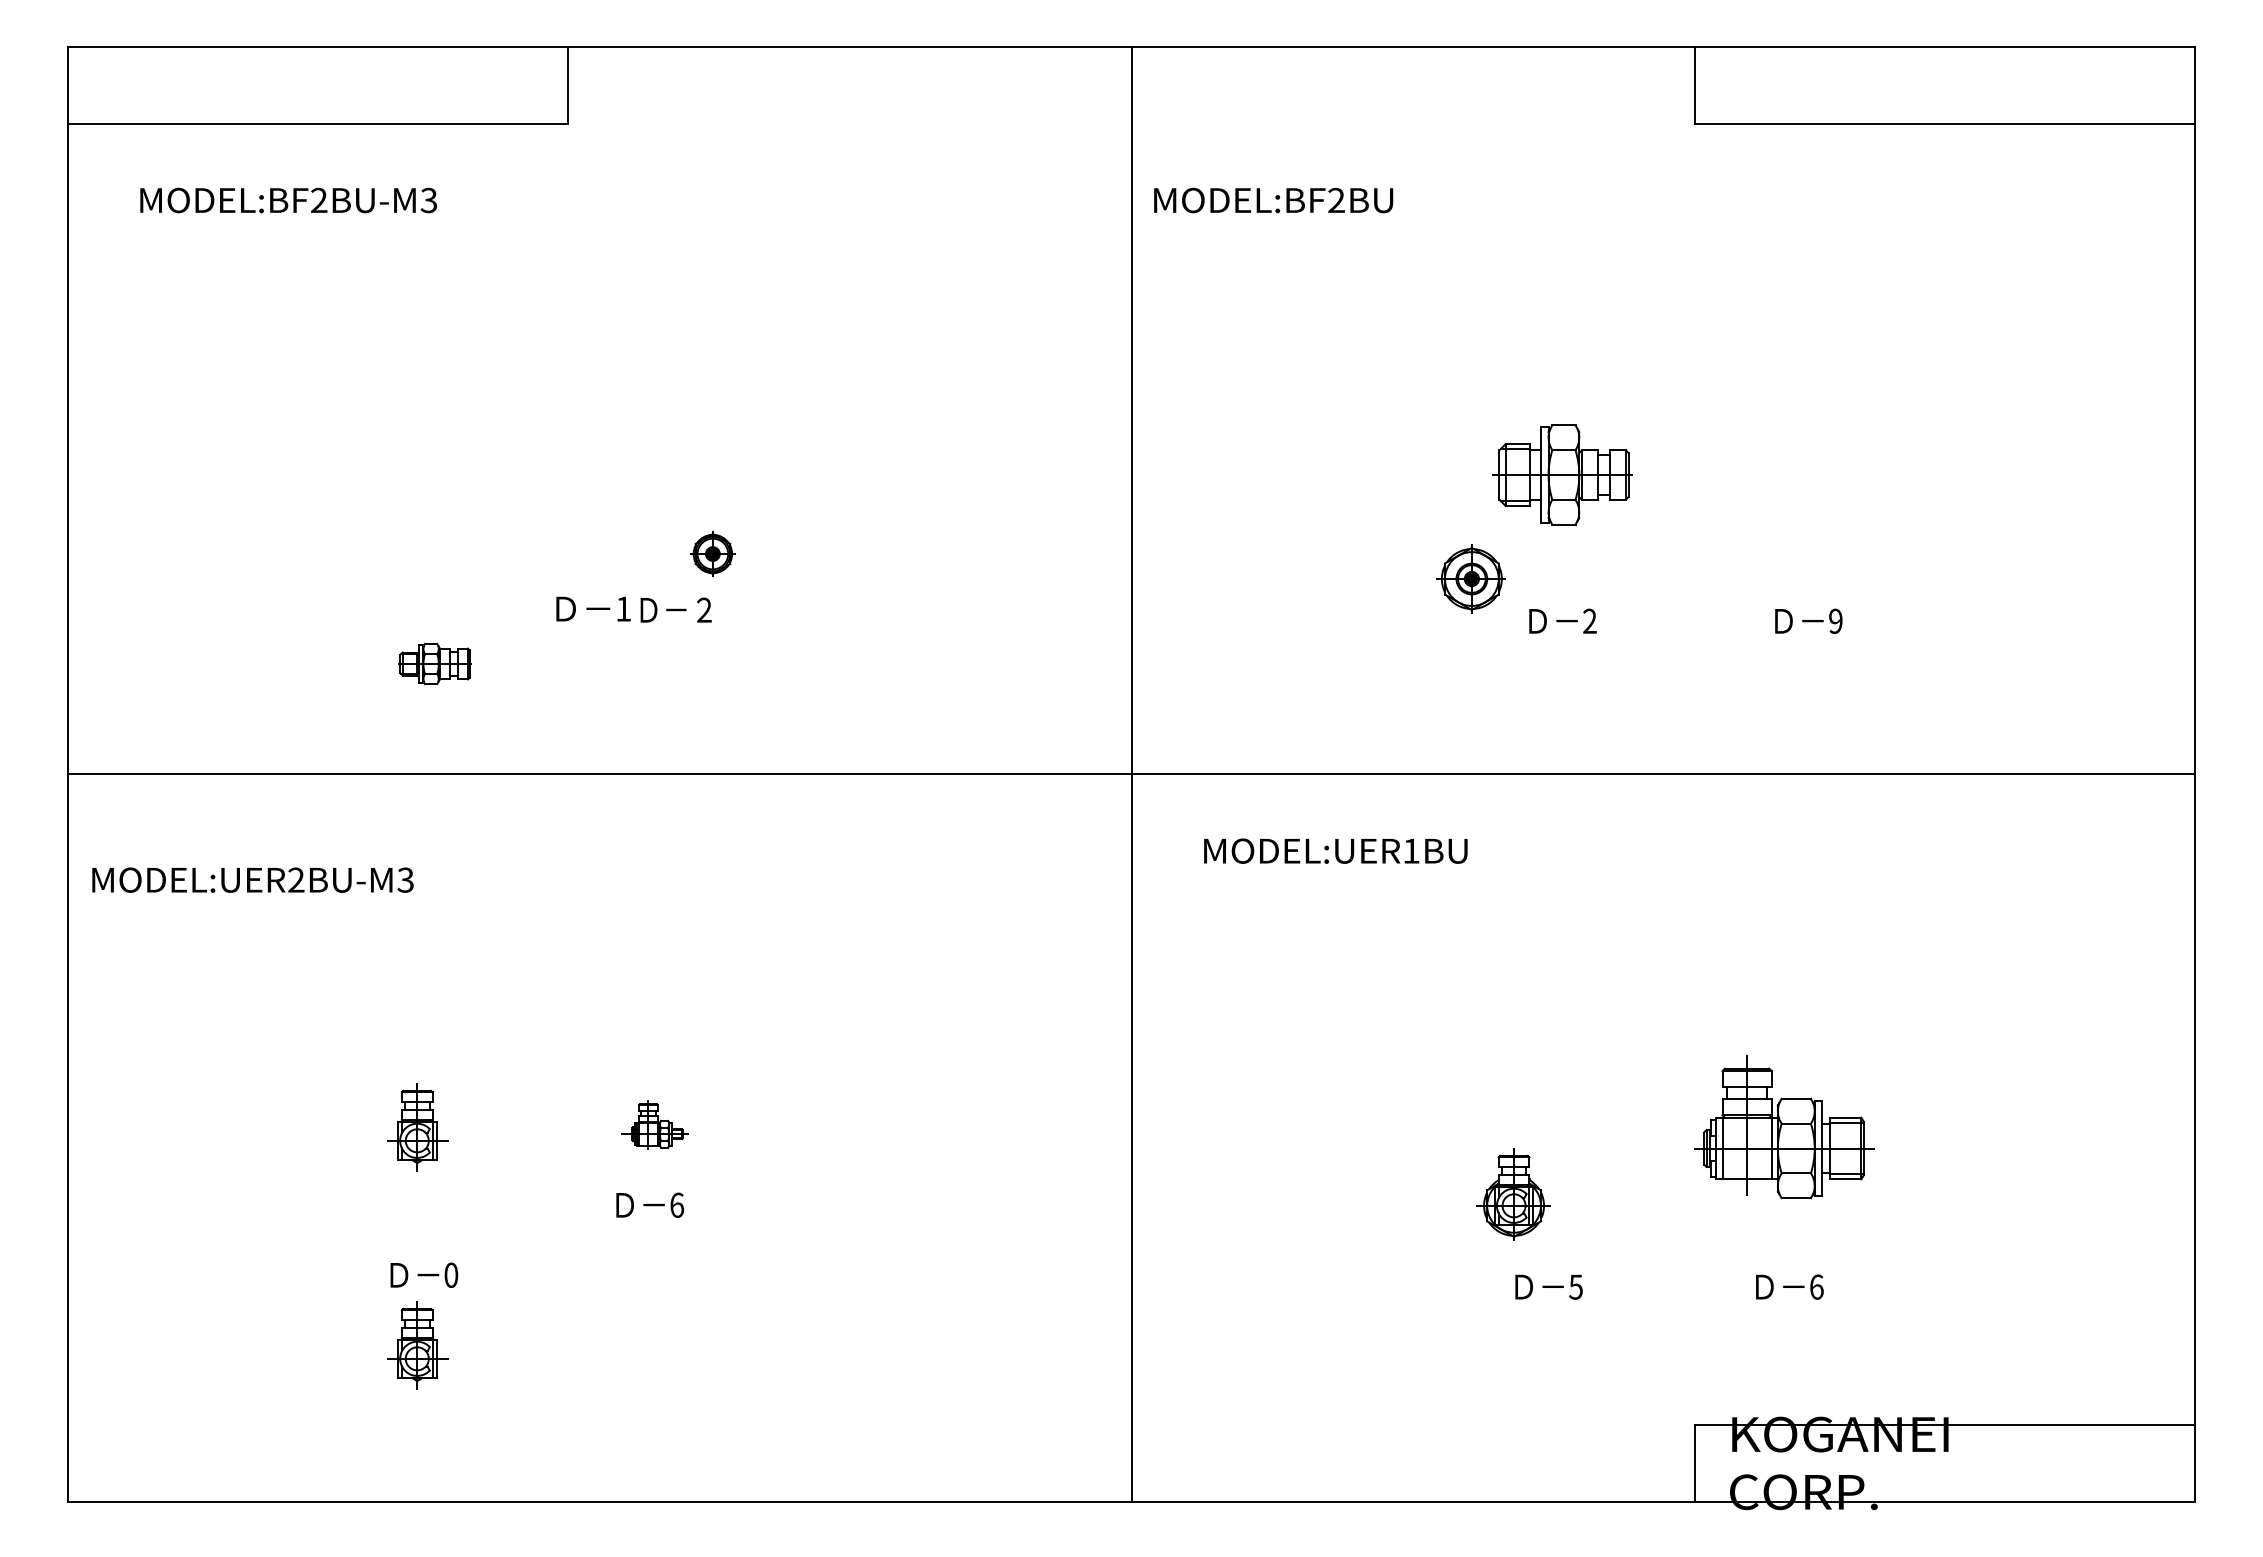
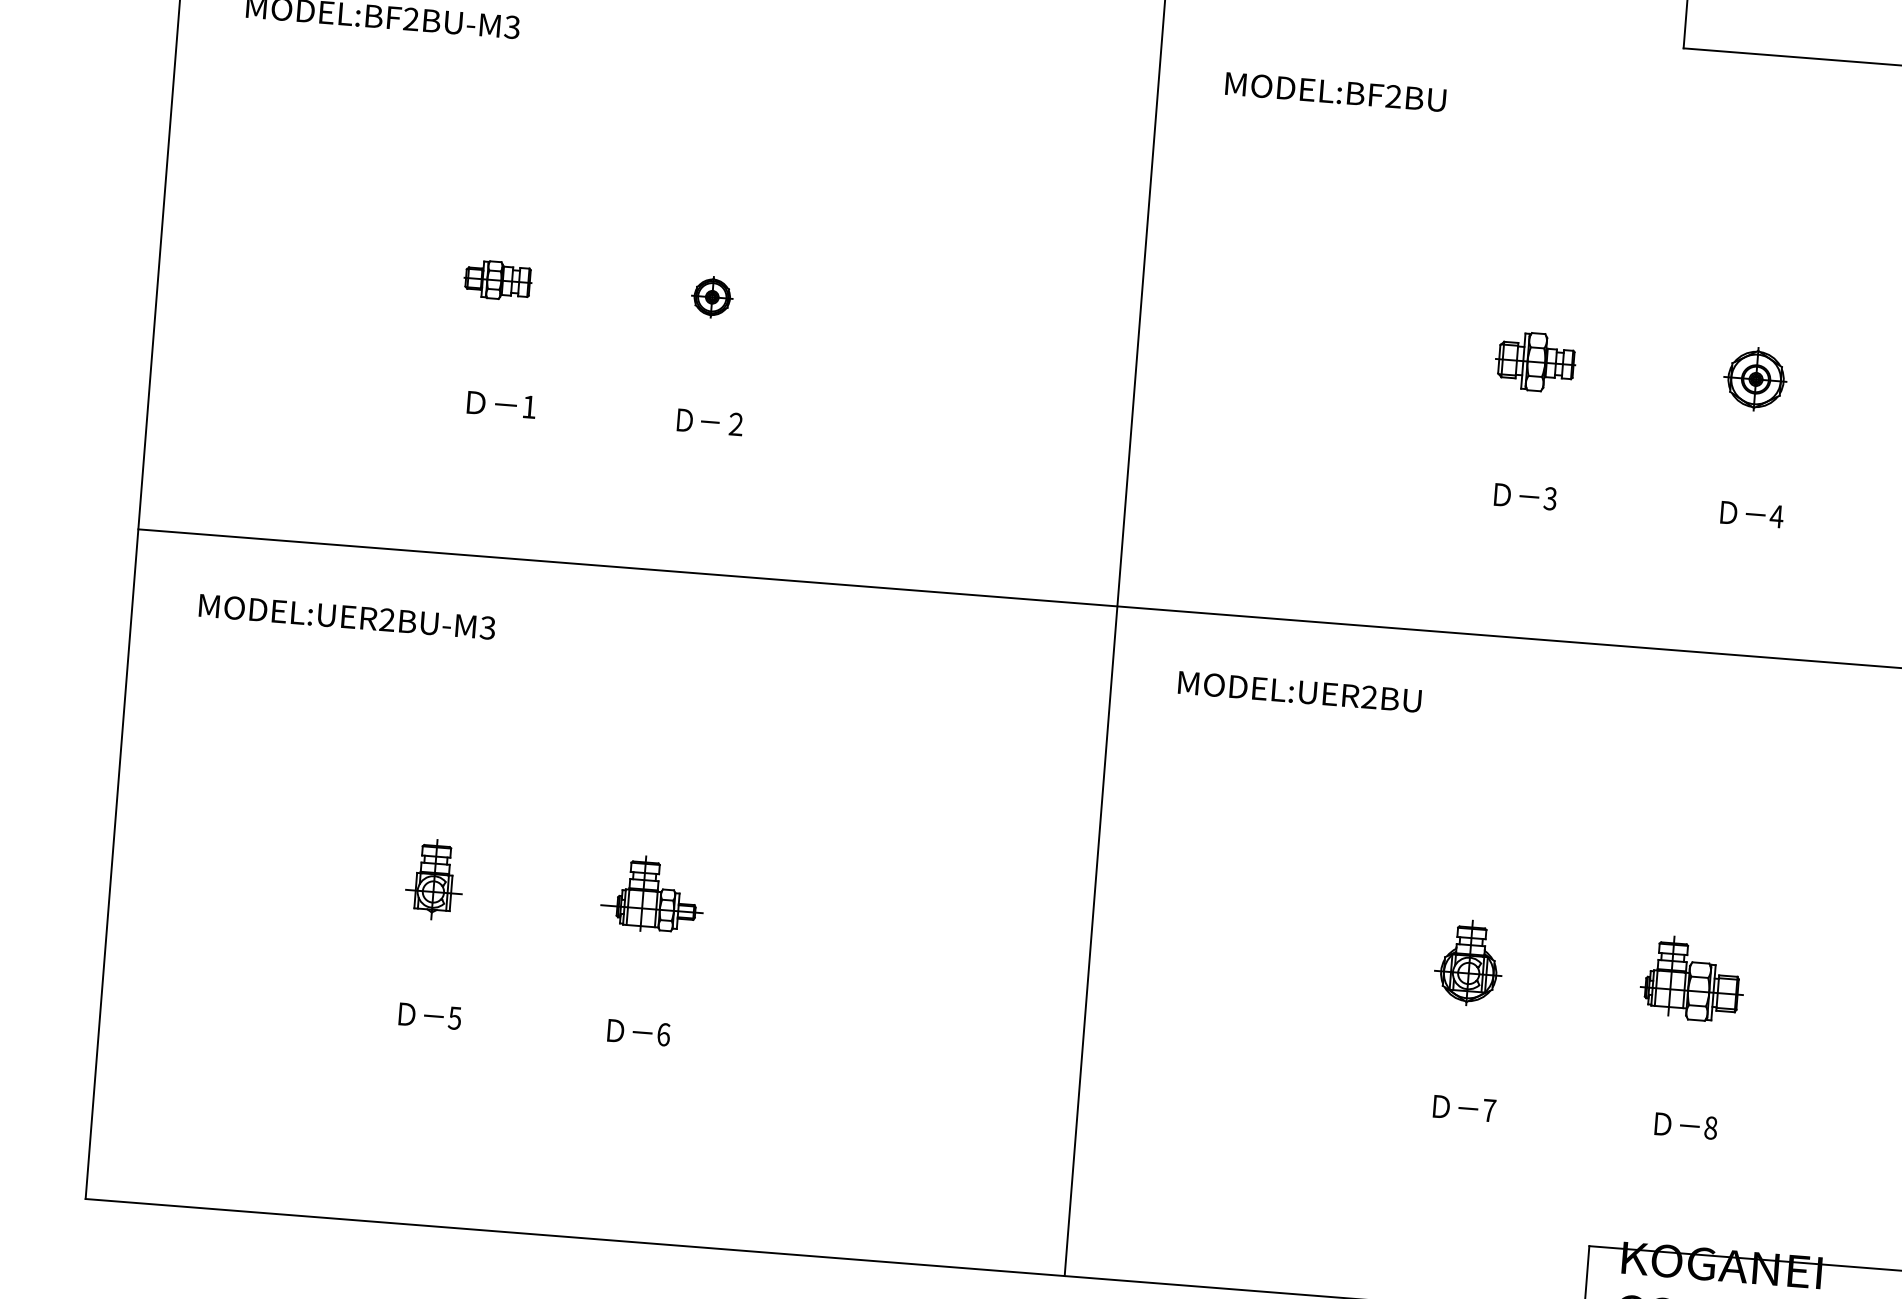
text: (1273, 200) -> (1335, 92), moved
part: (1561, 474) -> (1534, 361), size x0.62
part: (712, 553) -> (711, 296), moved
part: (1470, 578) -> (1754, 378), moved
text: (593, 608) -> (501, 404), moved
text: (1589, 621) -> (1550, 498), 2 -> 3
text: (1835, 621) -> (1776, 516), 9 -> 4
part: (434, 664) -> (497, 280), moved
text: (1411, 850) -> (1369, 696), MODEL:UER1BU -> MODEL:UER2BU
text: (252, 879) -> (346, 616), moved
part: (654, 1124) -> (652, 894), size x1.67
part: (1784, 1127) -> (1692, 978), size x0.62
part: (1513, 1194) -> (1469, 963), moved
text: (649, 1204) -> (638, 1031), moved
text: (451, 1274) -> (455, 1017), 0 -> 5
text: (1575, 1286) -> (1488, 1109), 5 -> 7
text: (1816, 1286) -> (1710, 1127), 6 -> 8
part: (417, 1345) -> (418, 1080), removed

